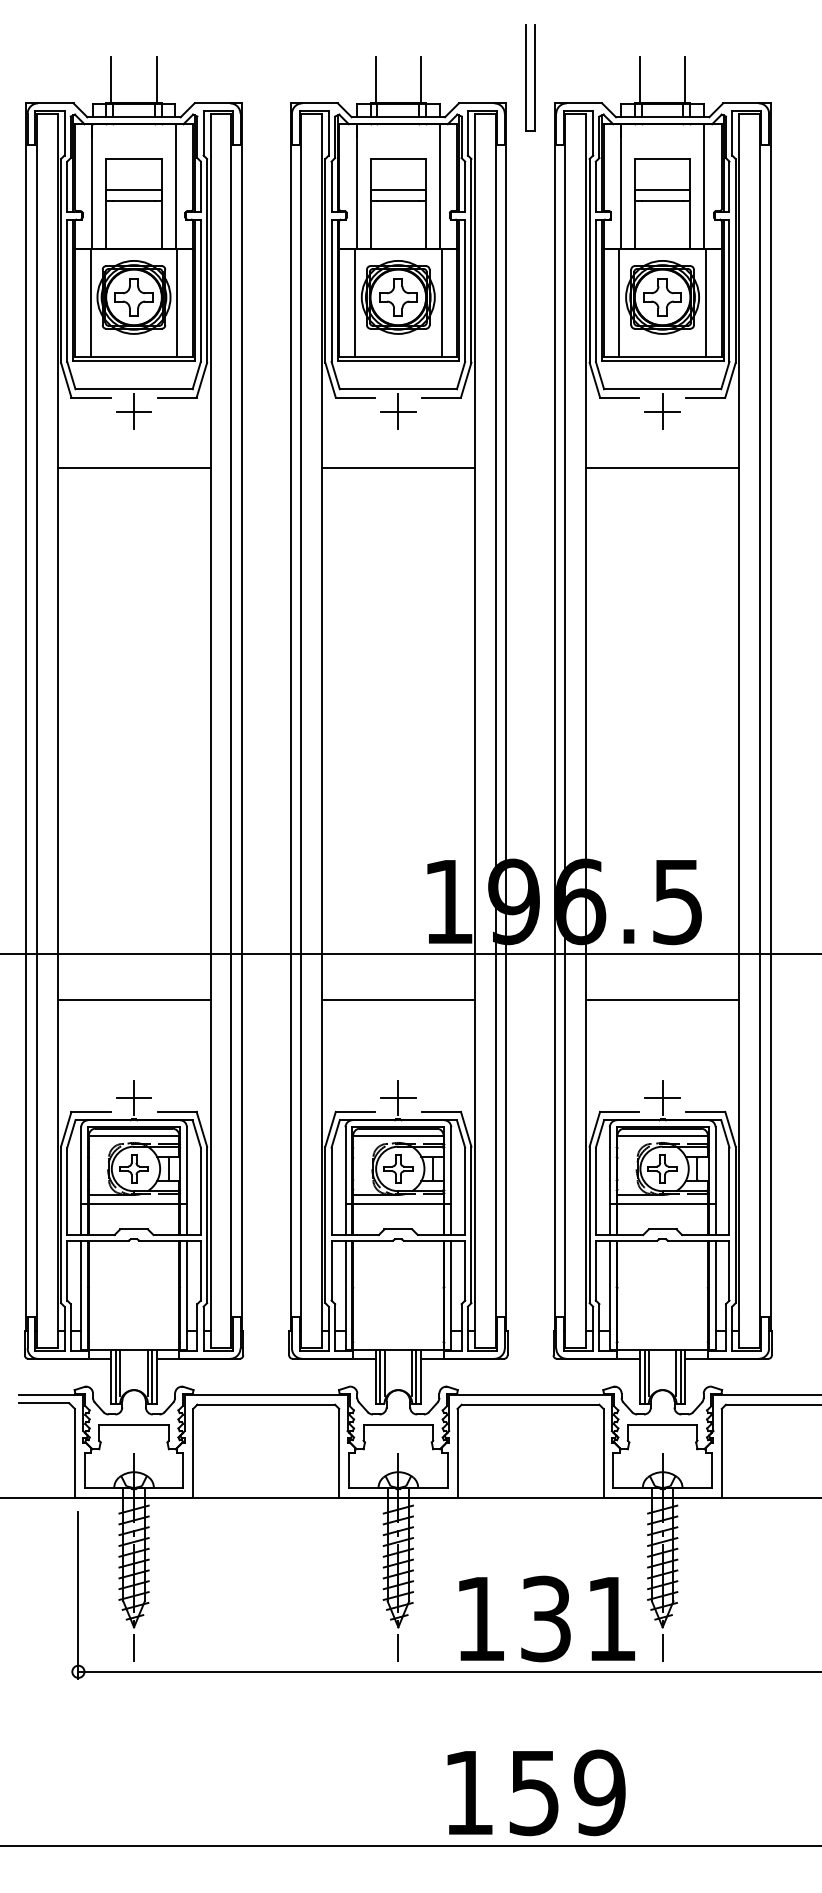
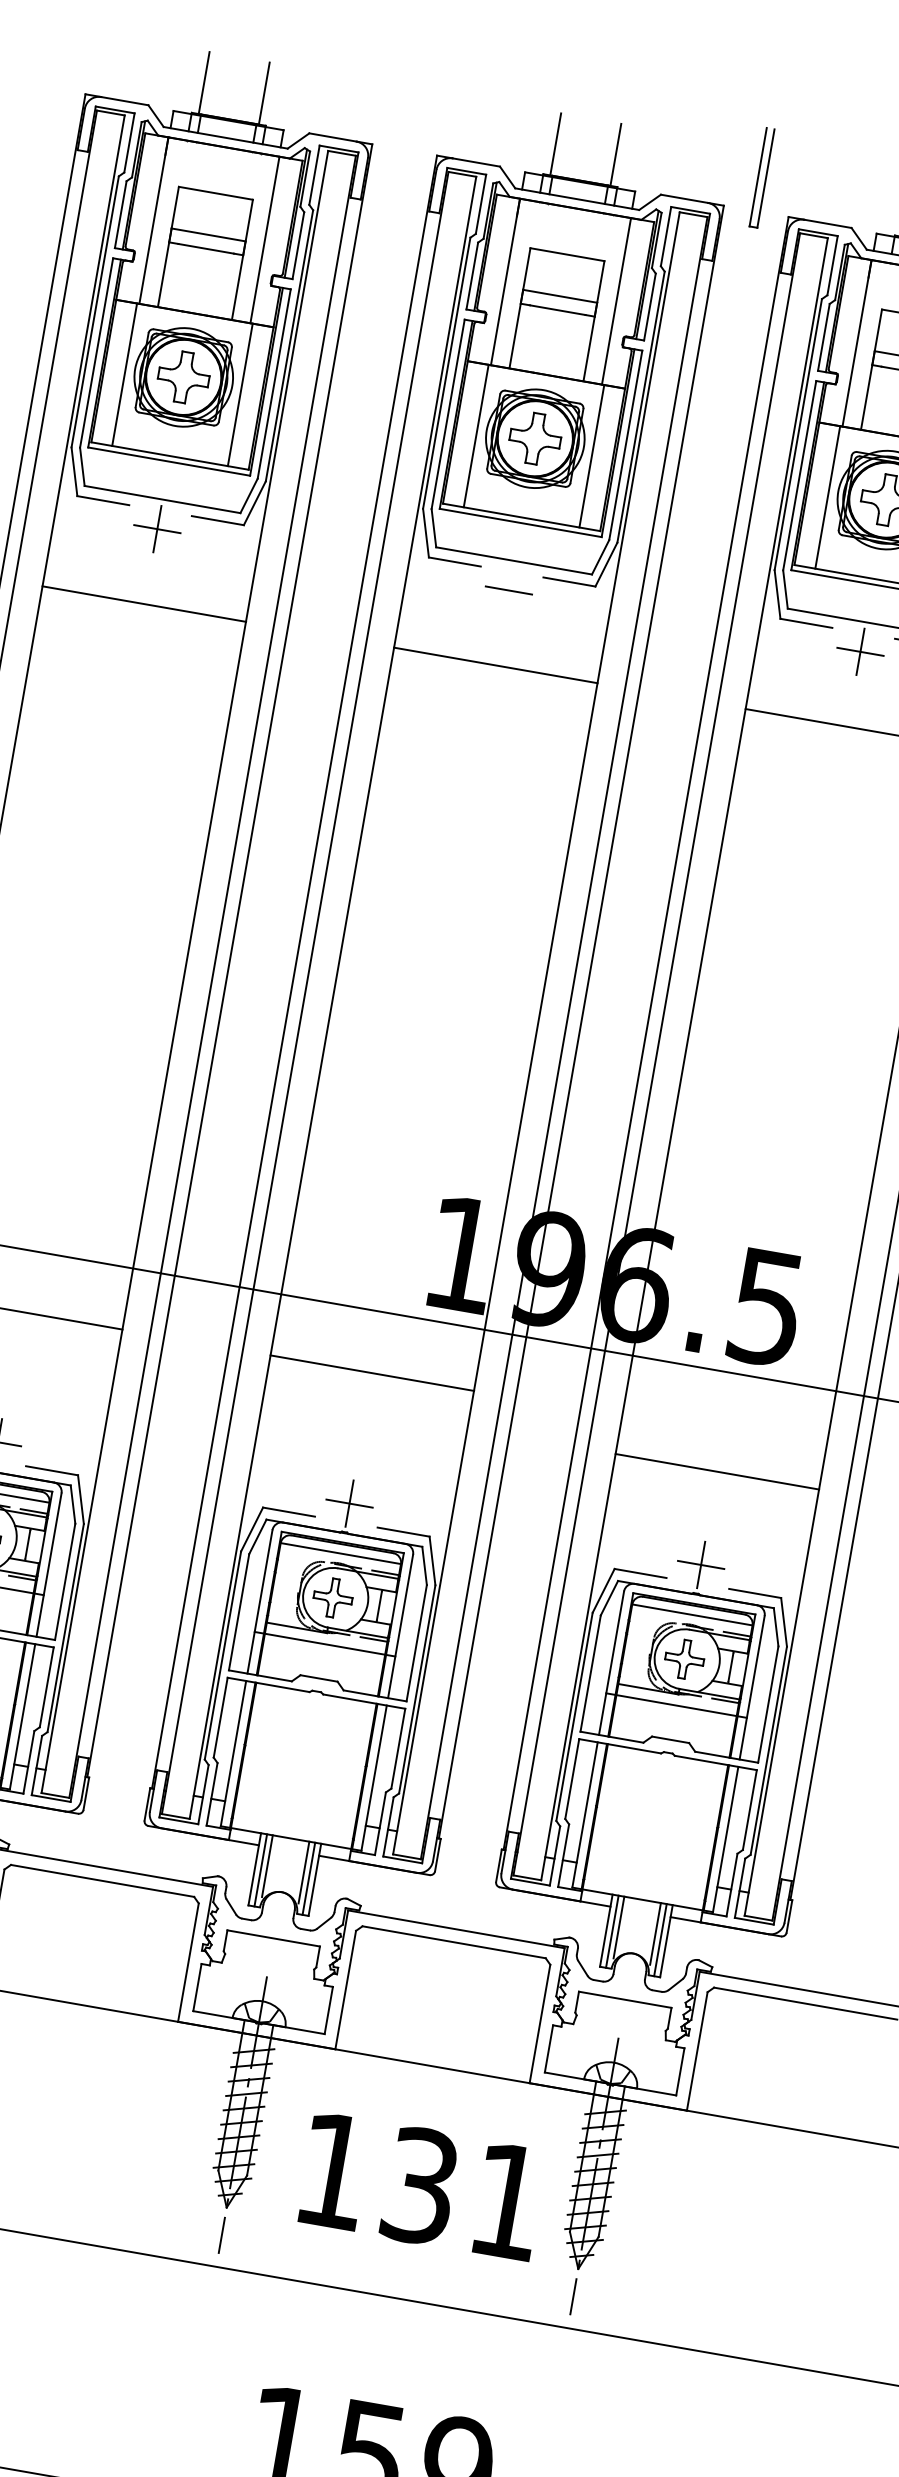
part: (530, 77) -> (762, 176), size x0.7
line: (398, 411) -> (509, 590), removed
line: (662, 999) -> (717, 1471), moved
text: (546, 1618) -> (421, 2185), moved

